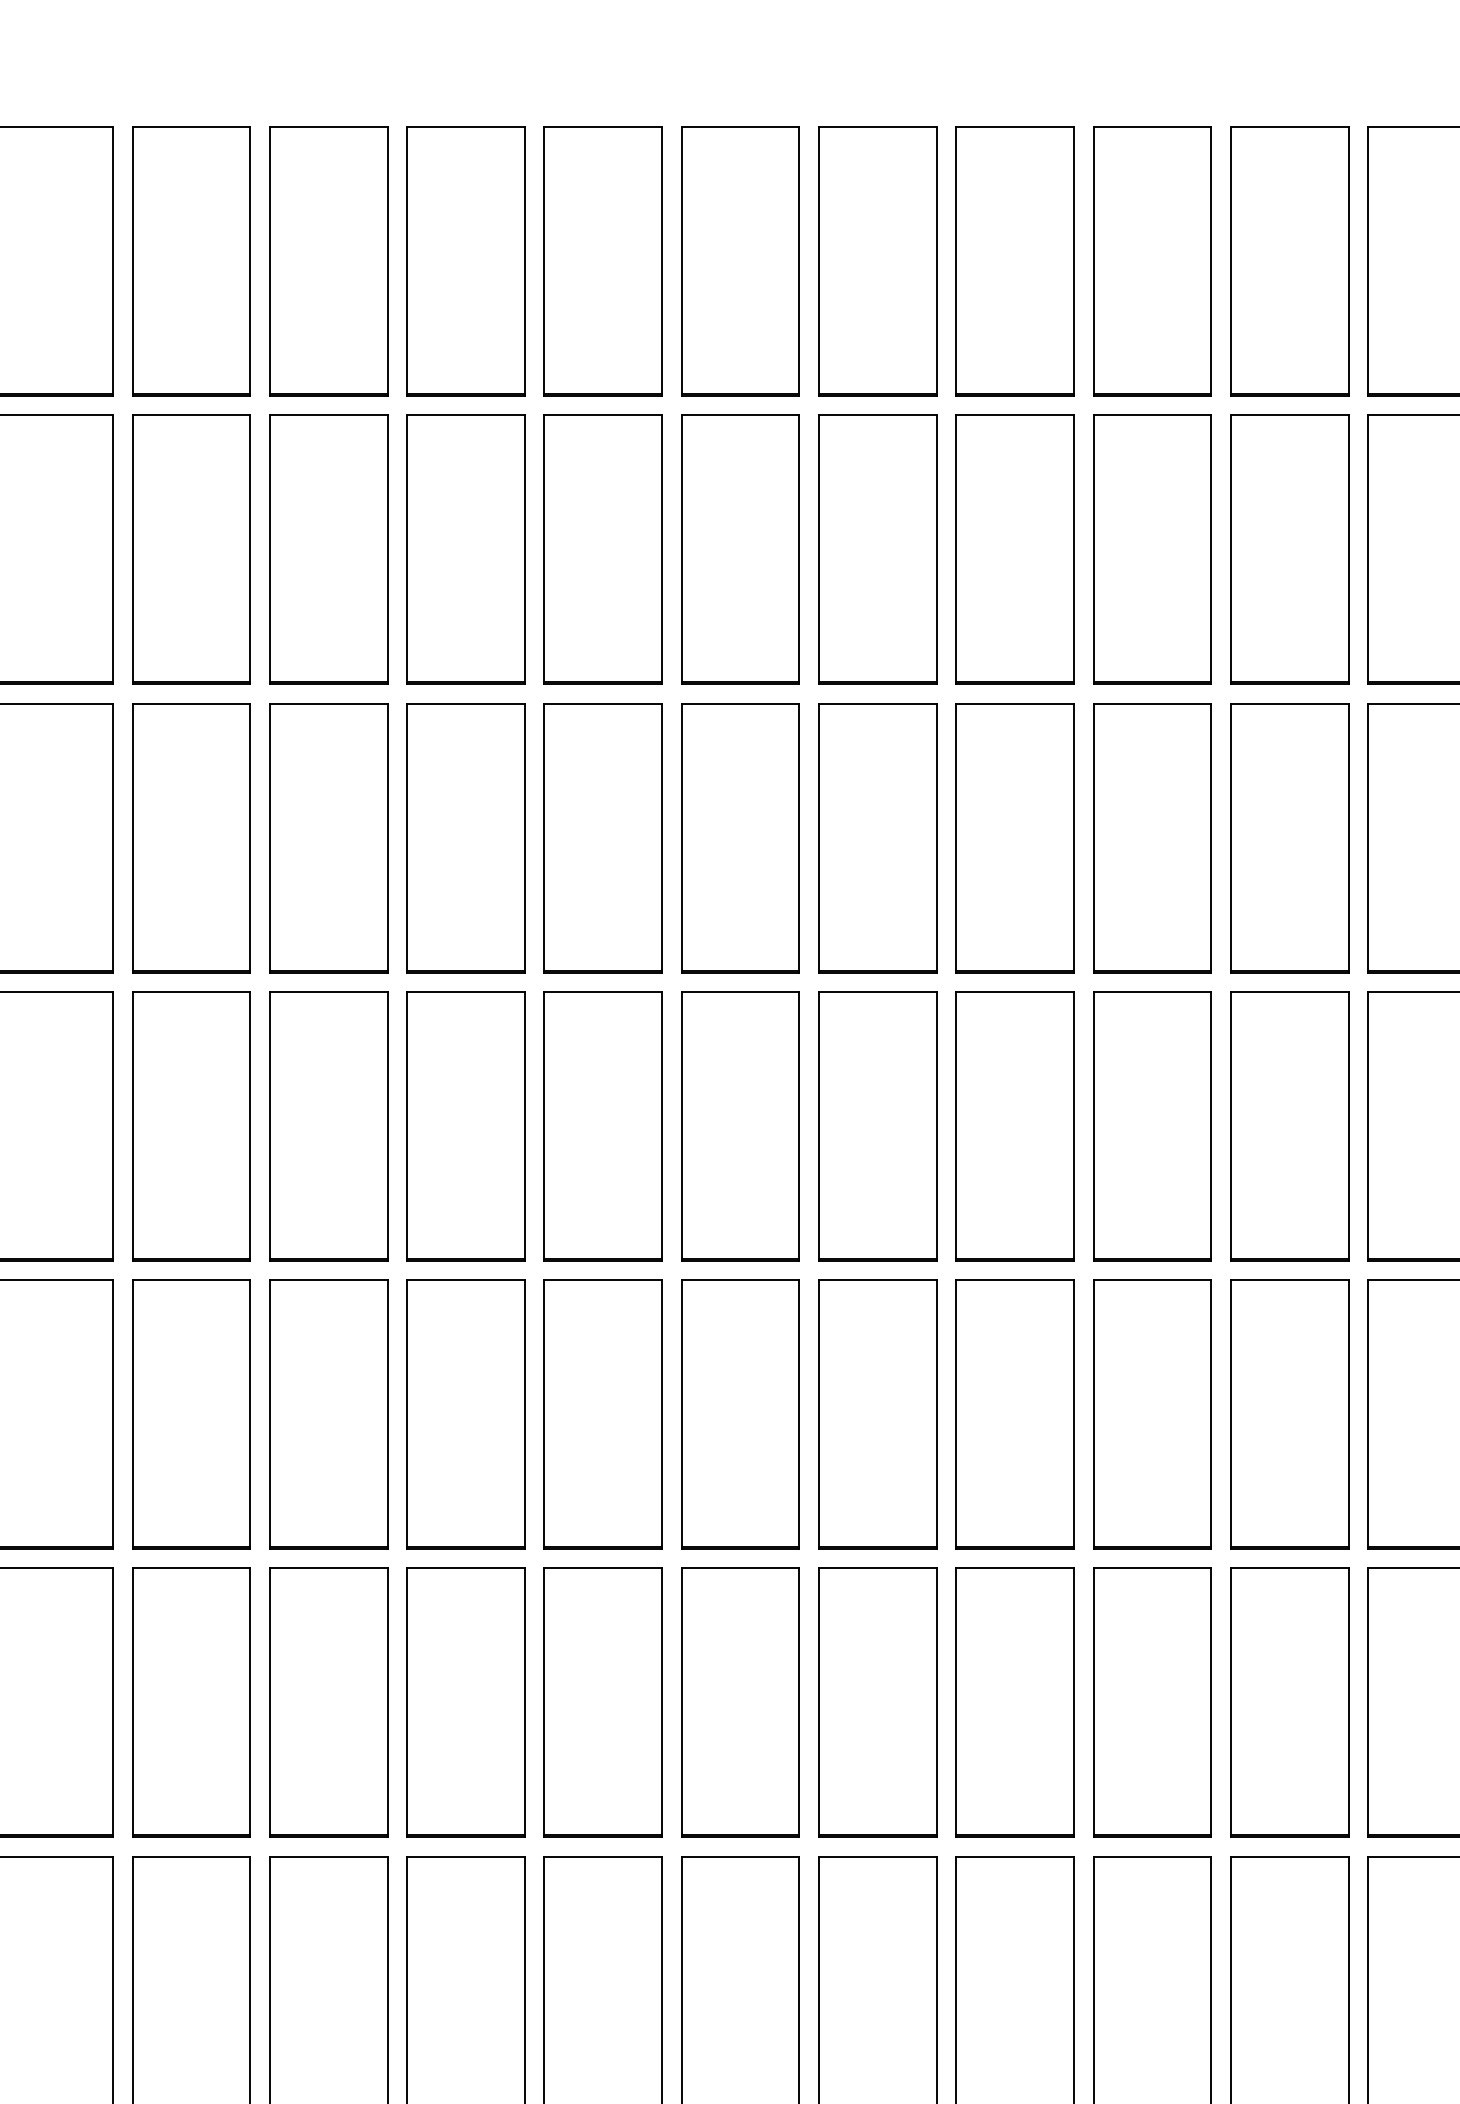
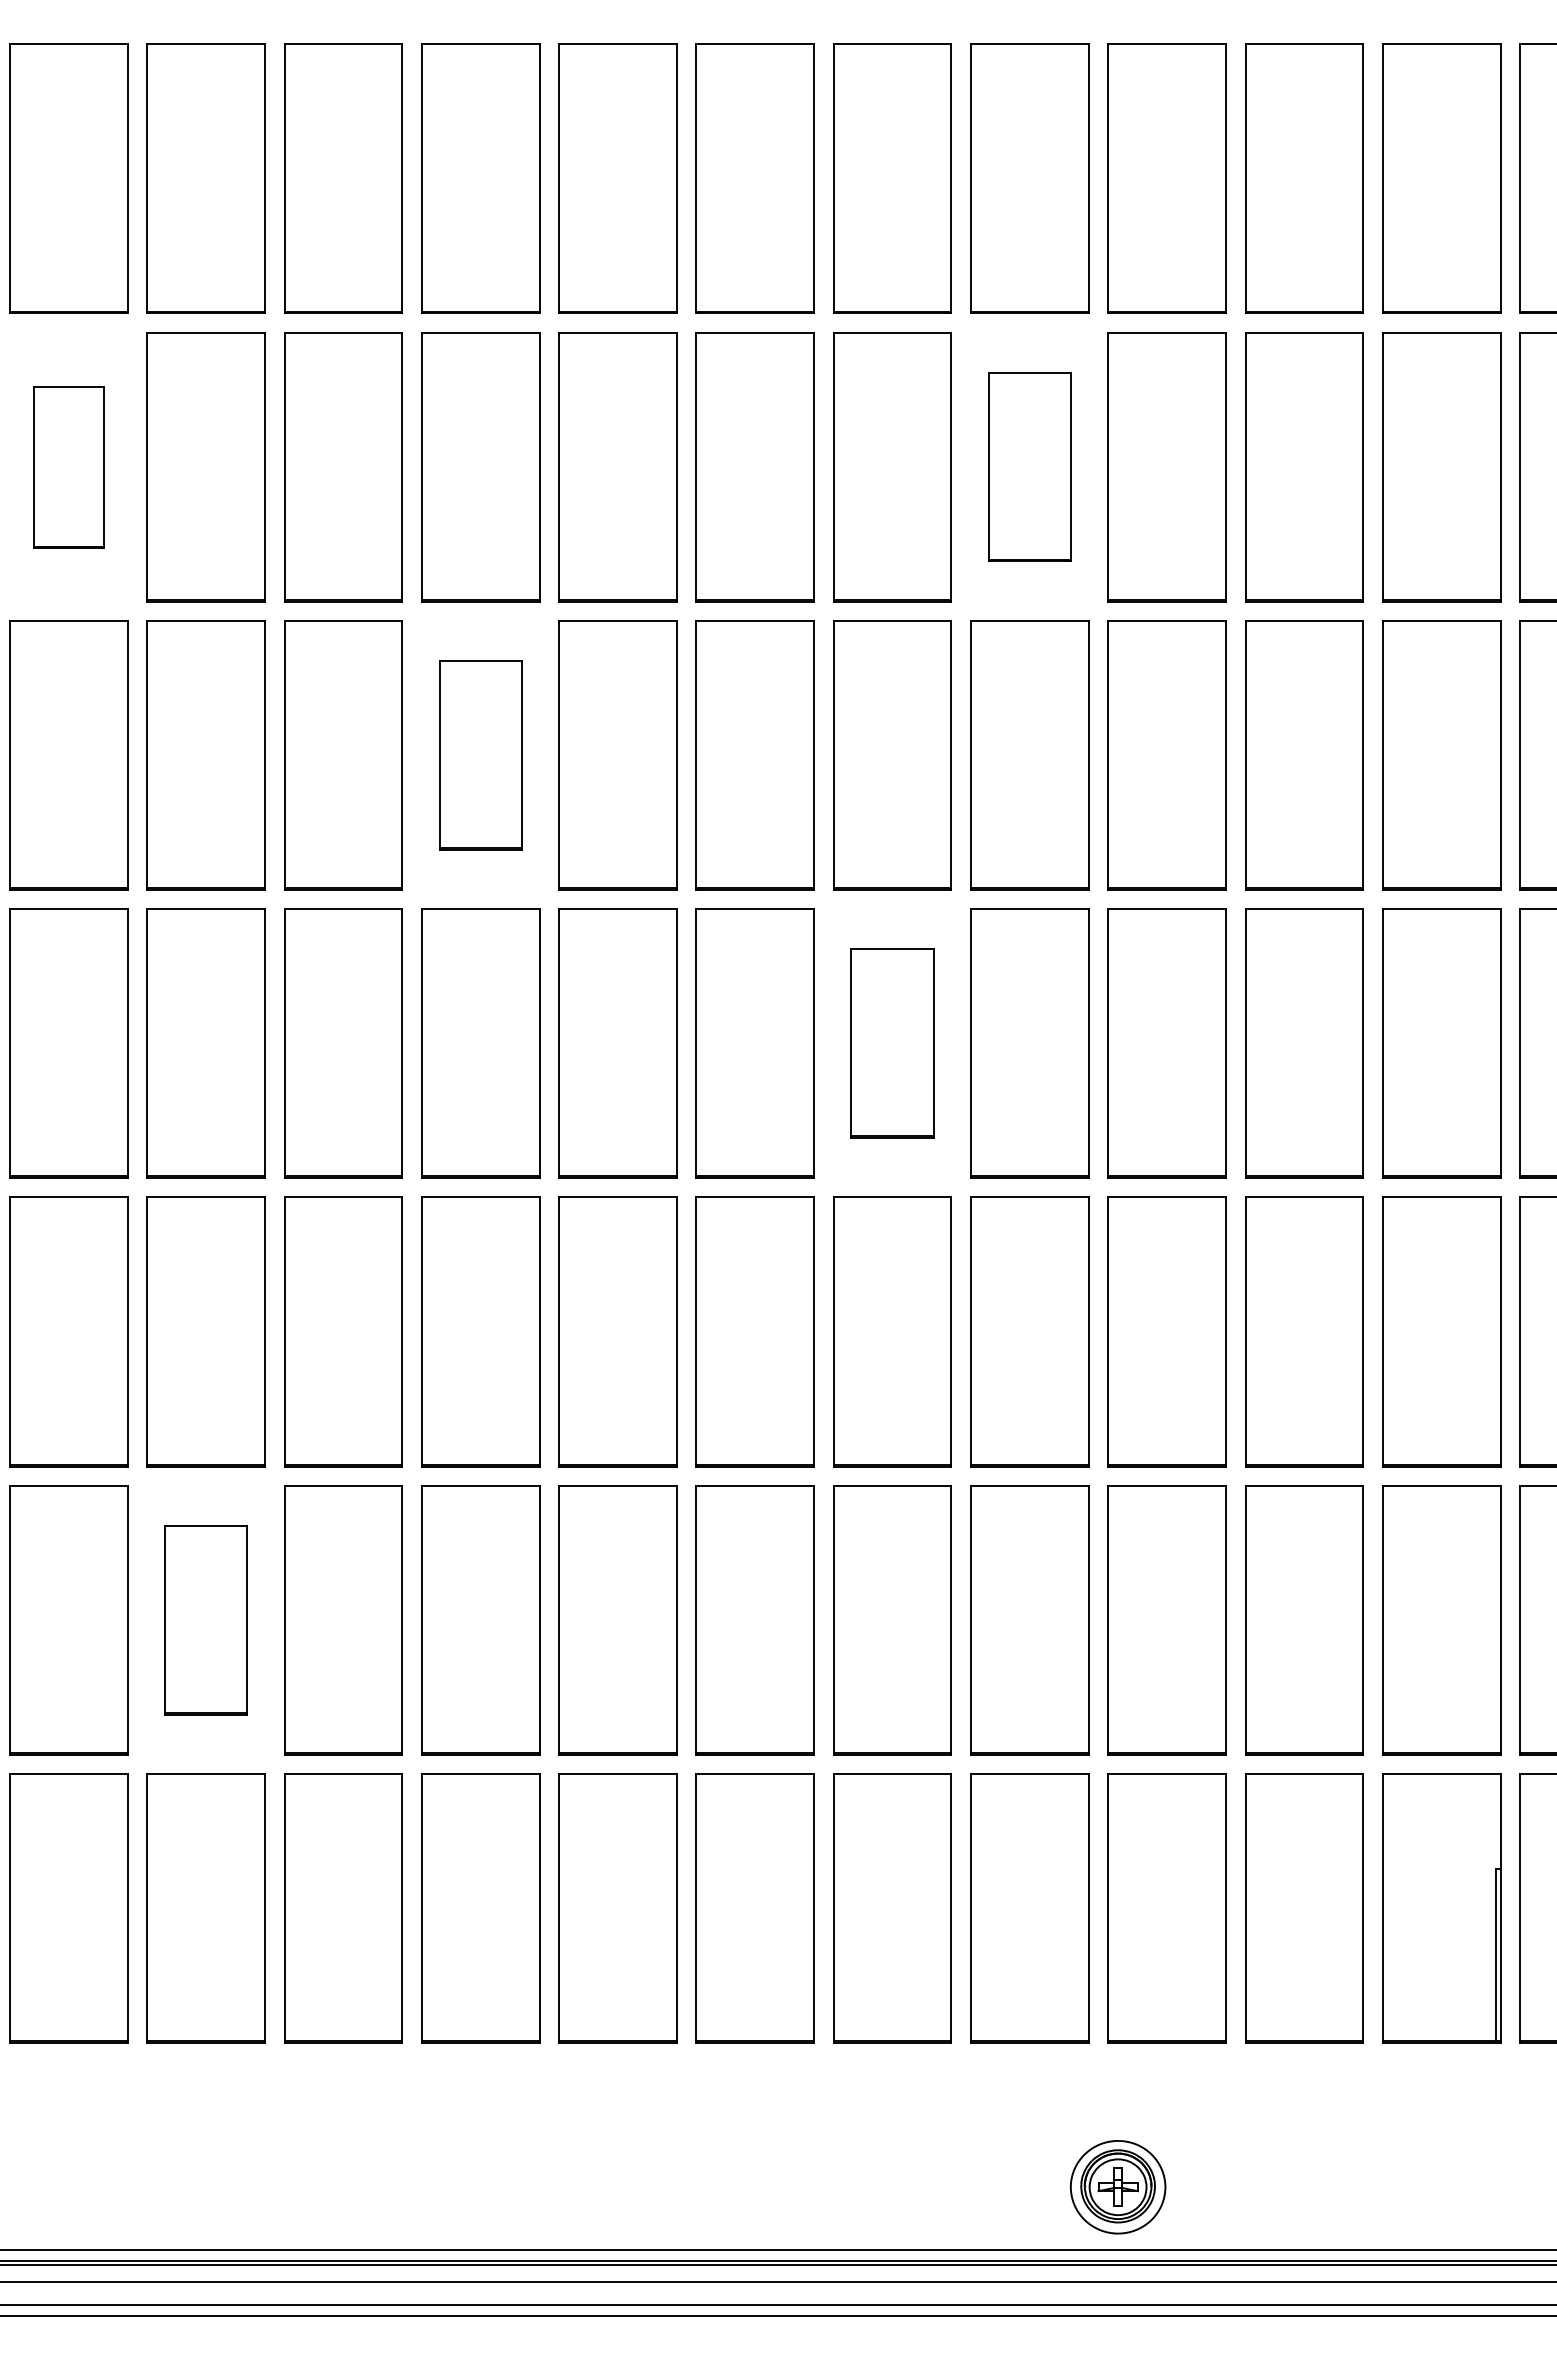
part: (191, 550) -> (68, 467), size x0.6
part: (1152, 550) -> (1029, 467), size x0.7
part: (603, 838) -> (480, 755), size x0.7
part: (1015, 1126) -> (892, 1043), size x0.7
part: (328, 1703) -> (205, 1620), size x0.7

